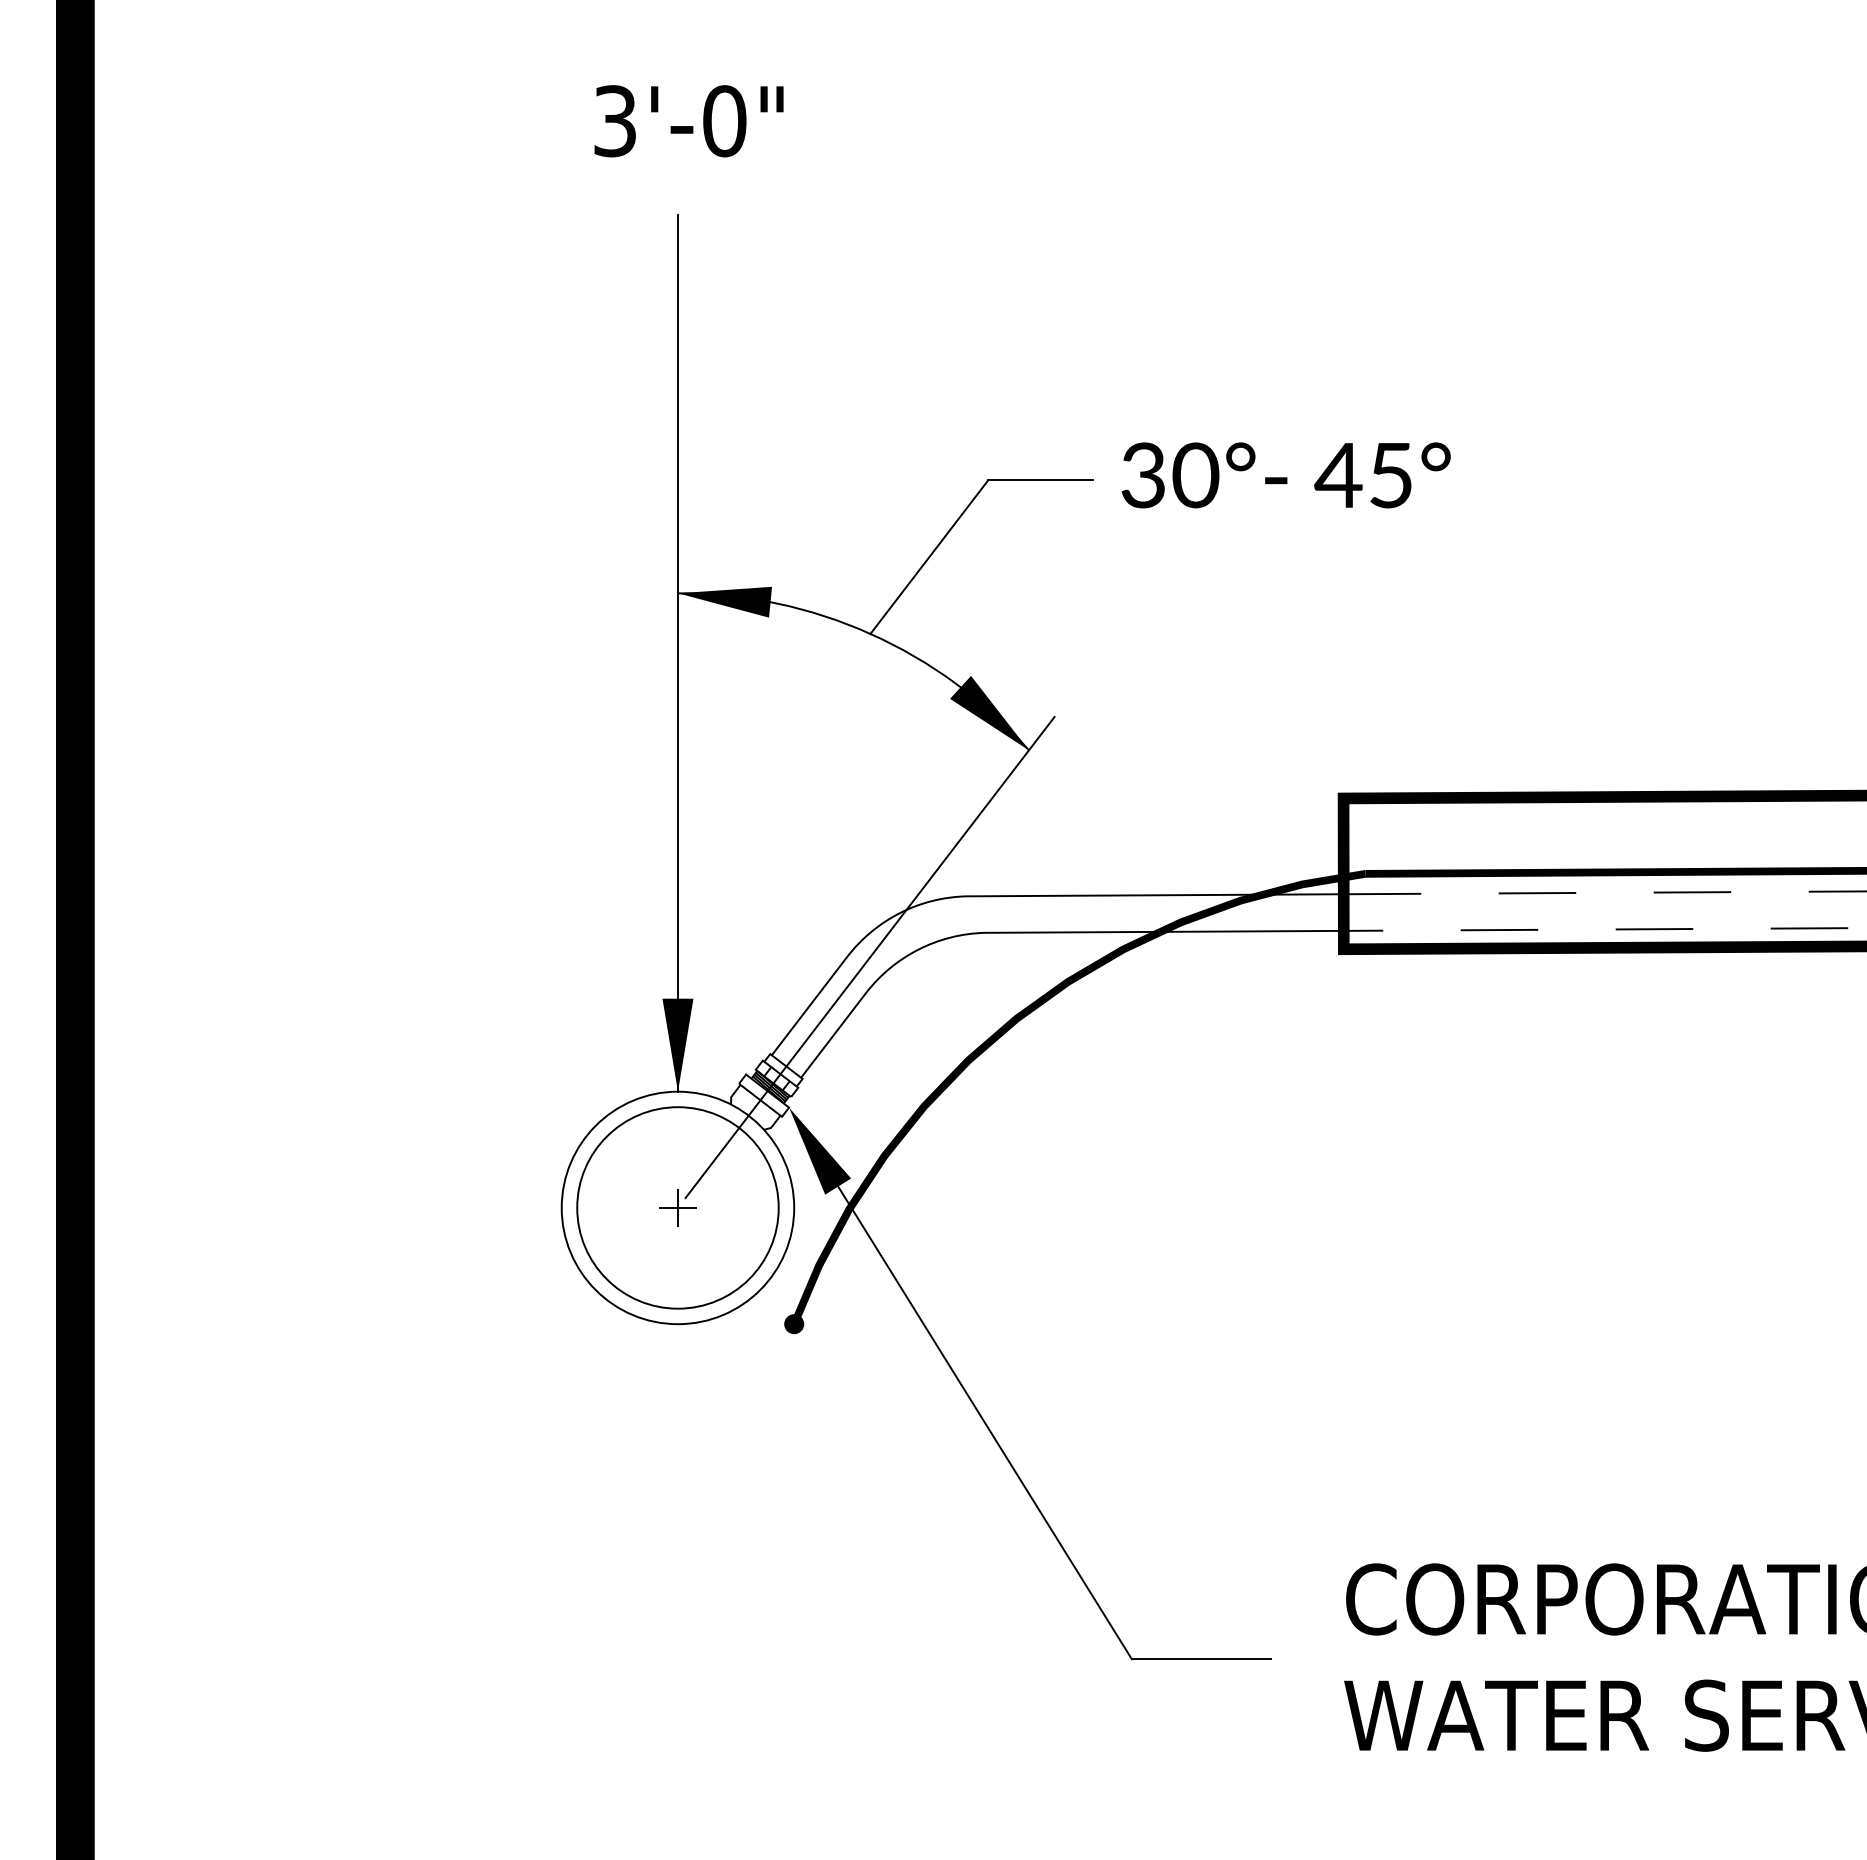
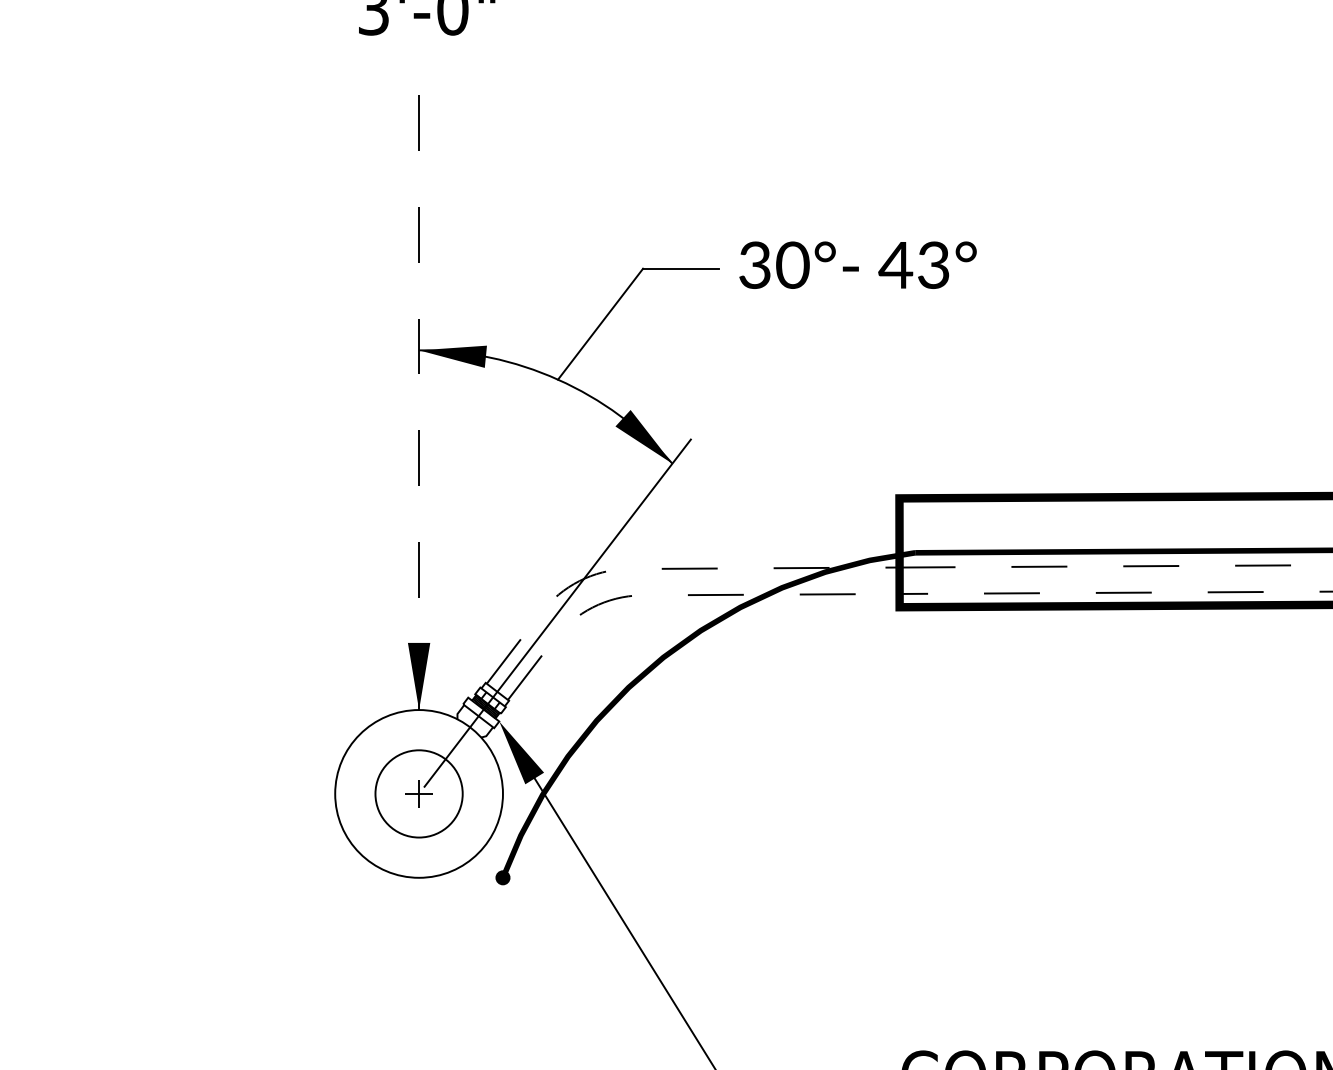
text: (1390, 475) -> (933, 265), 45° -> 43°
line: (677, 652) -> (418, 393), solid -> dashed
line: (1017, 896) -> (664, 569), solid -> dashed
line: (1035, 932) -> (677, 595), solid -> dashed
circle: (677, 1207) -> (418, 793), size x0.6

